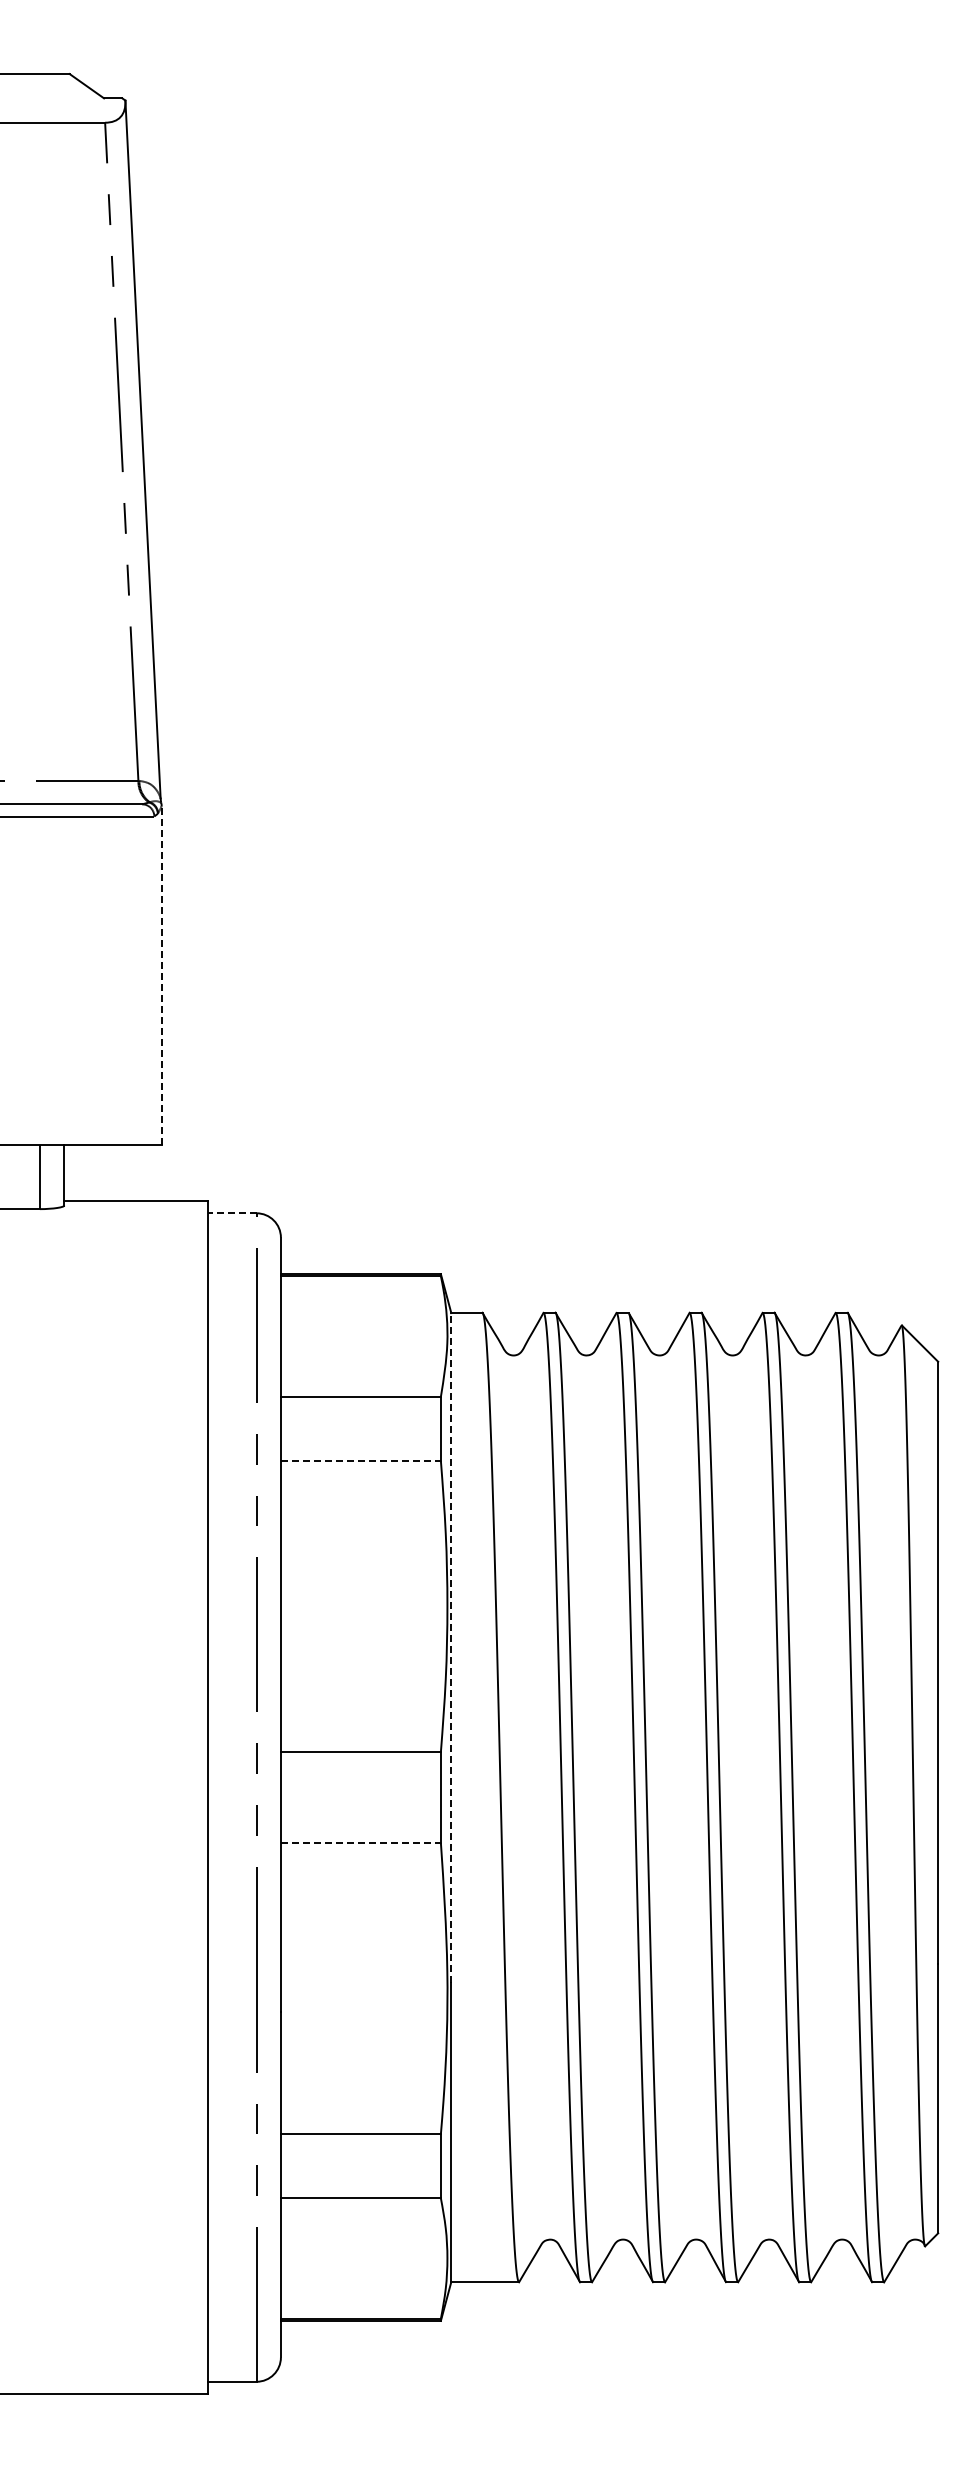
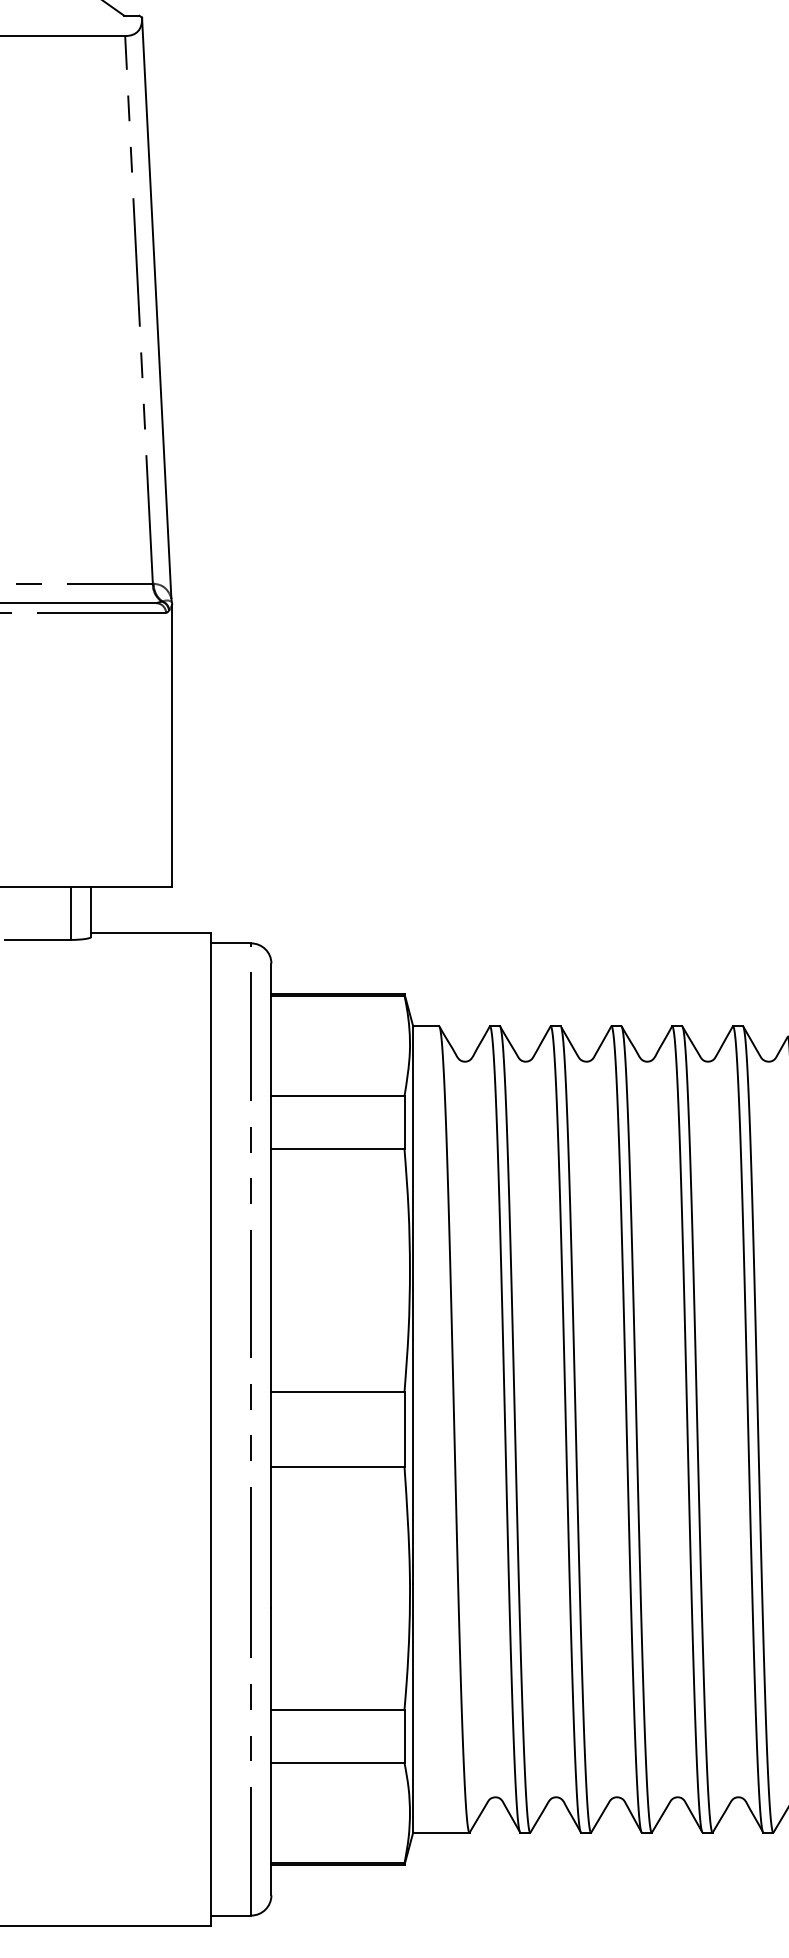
line: (161, 975) -> (172, 745), dashed -> solid
line: (231, 1213) -> (230, 943), dashed -> solid
line: (360, 1460) -> (337, 1149), dashed -> solid
line: (451, 1648) -> (413, 1305), dashed -> solid
line: (360, 1842) -> (337, 1466), dashed -> solid

